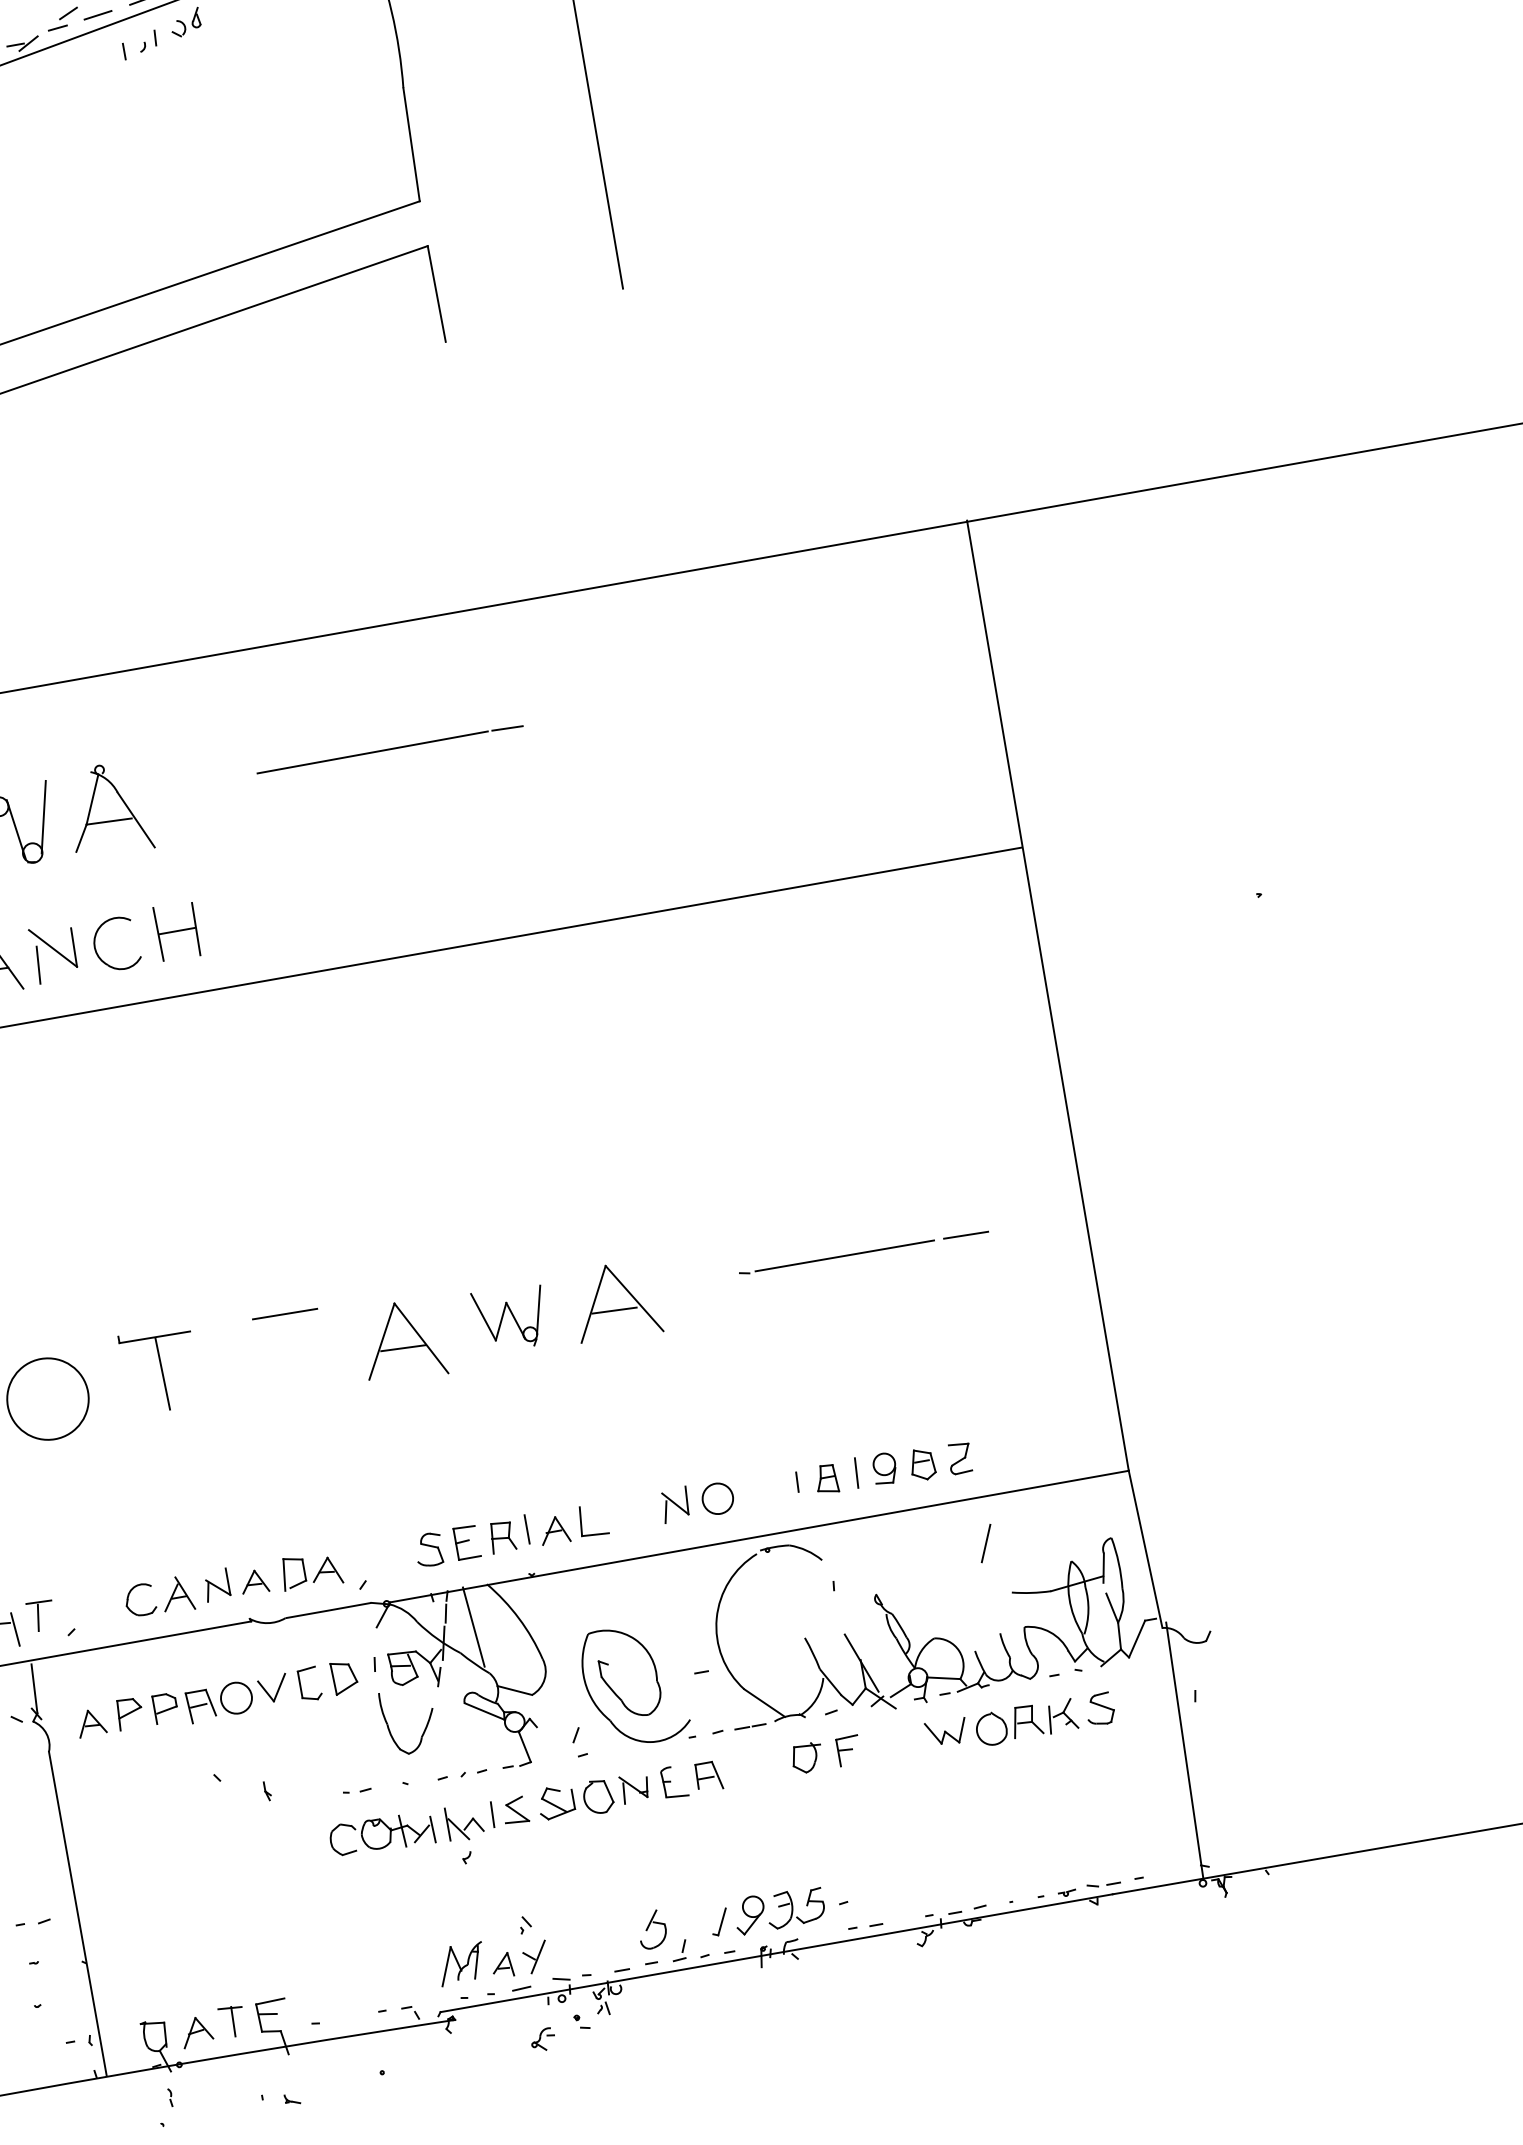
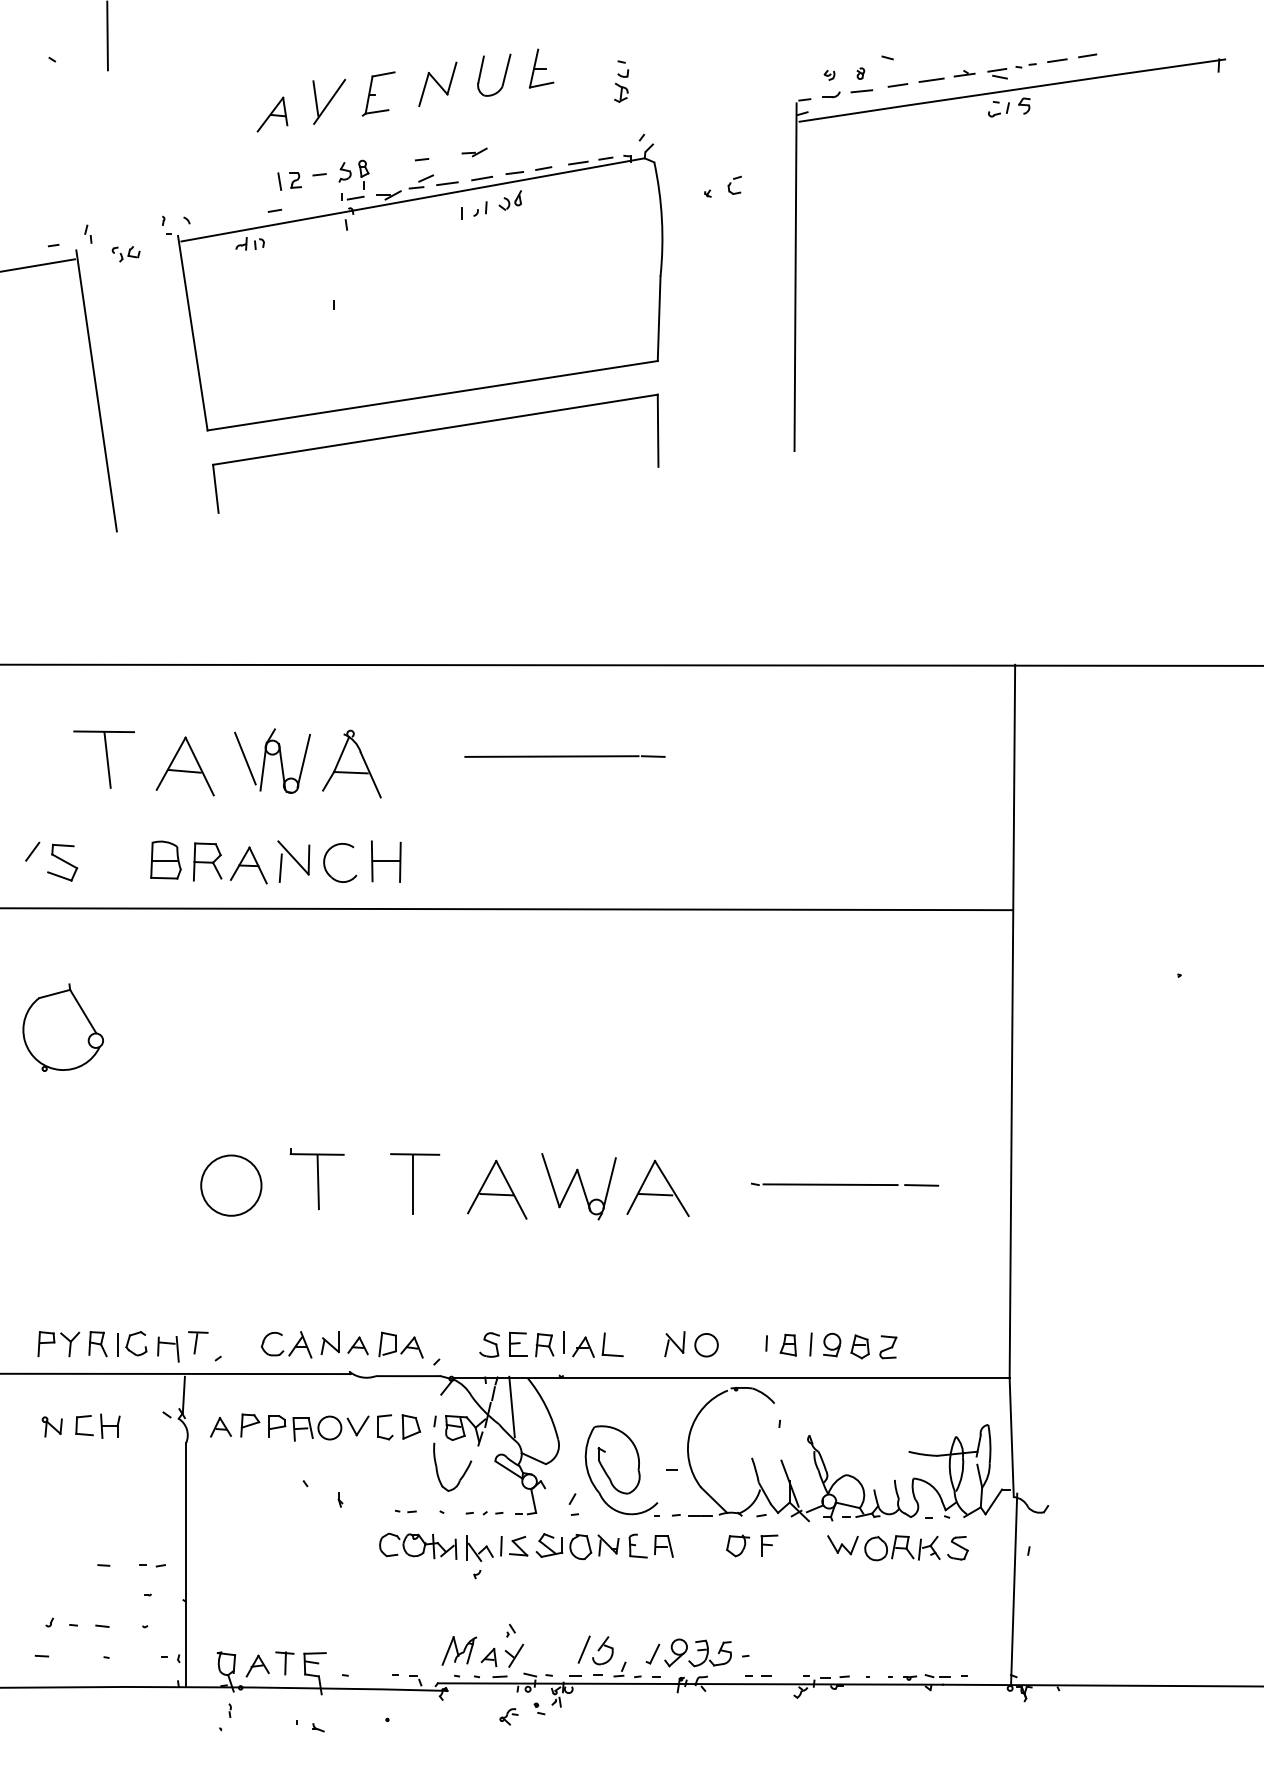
part: (509, 1317) -> (578, 1186), size x1.43
line: (289, 1353) -> (413, 1183), added
line: (985, 1543) -> (583, 1649), moved

